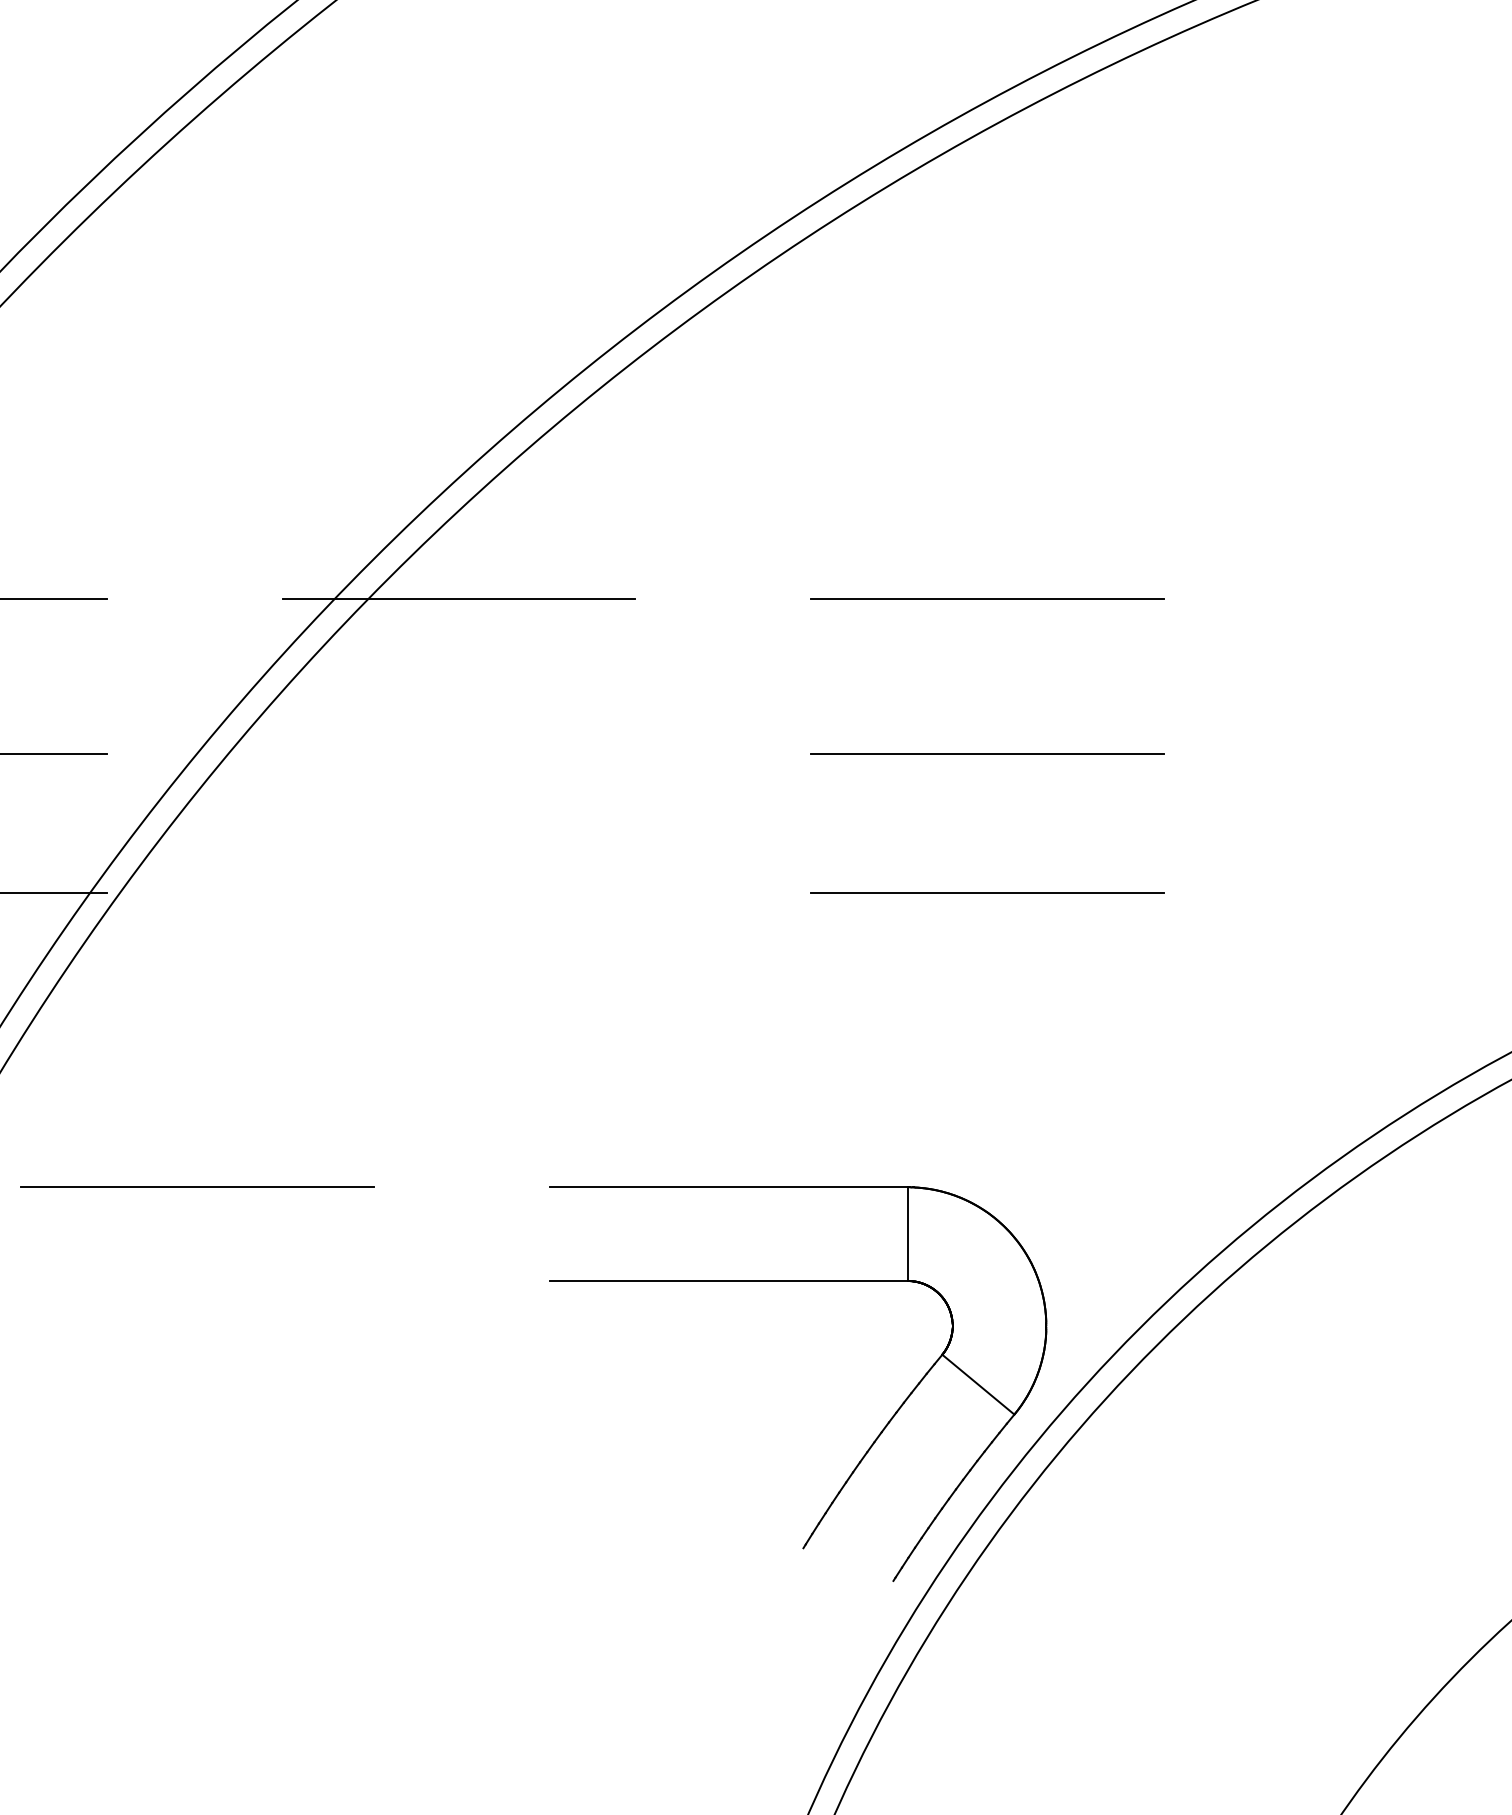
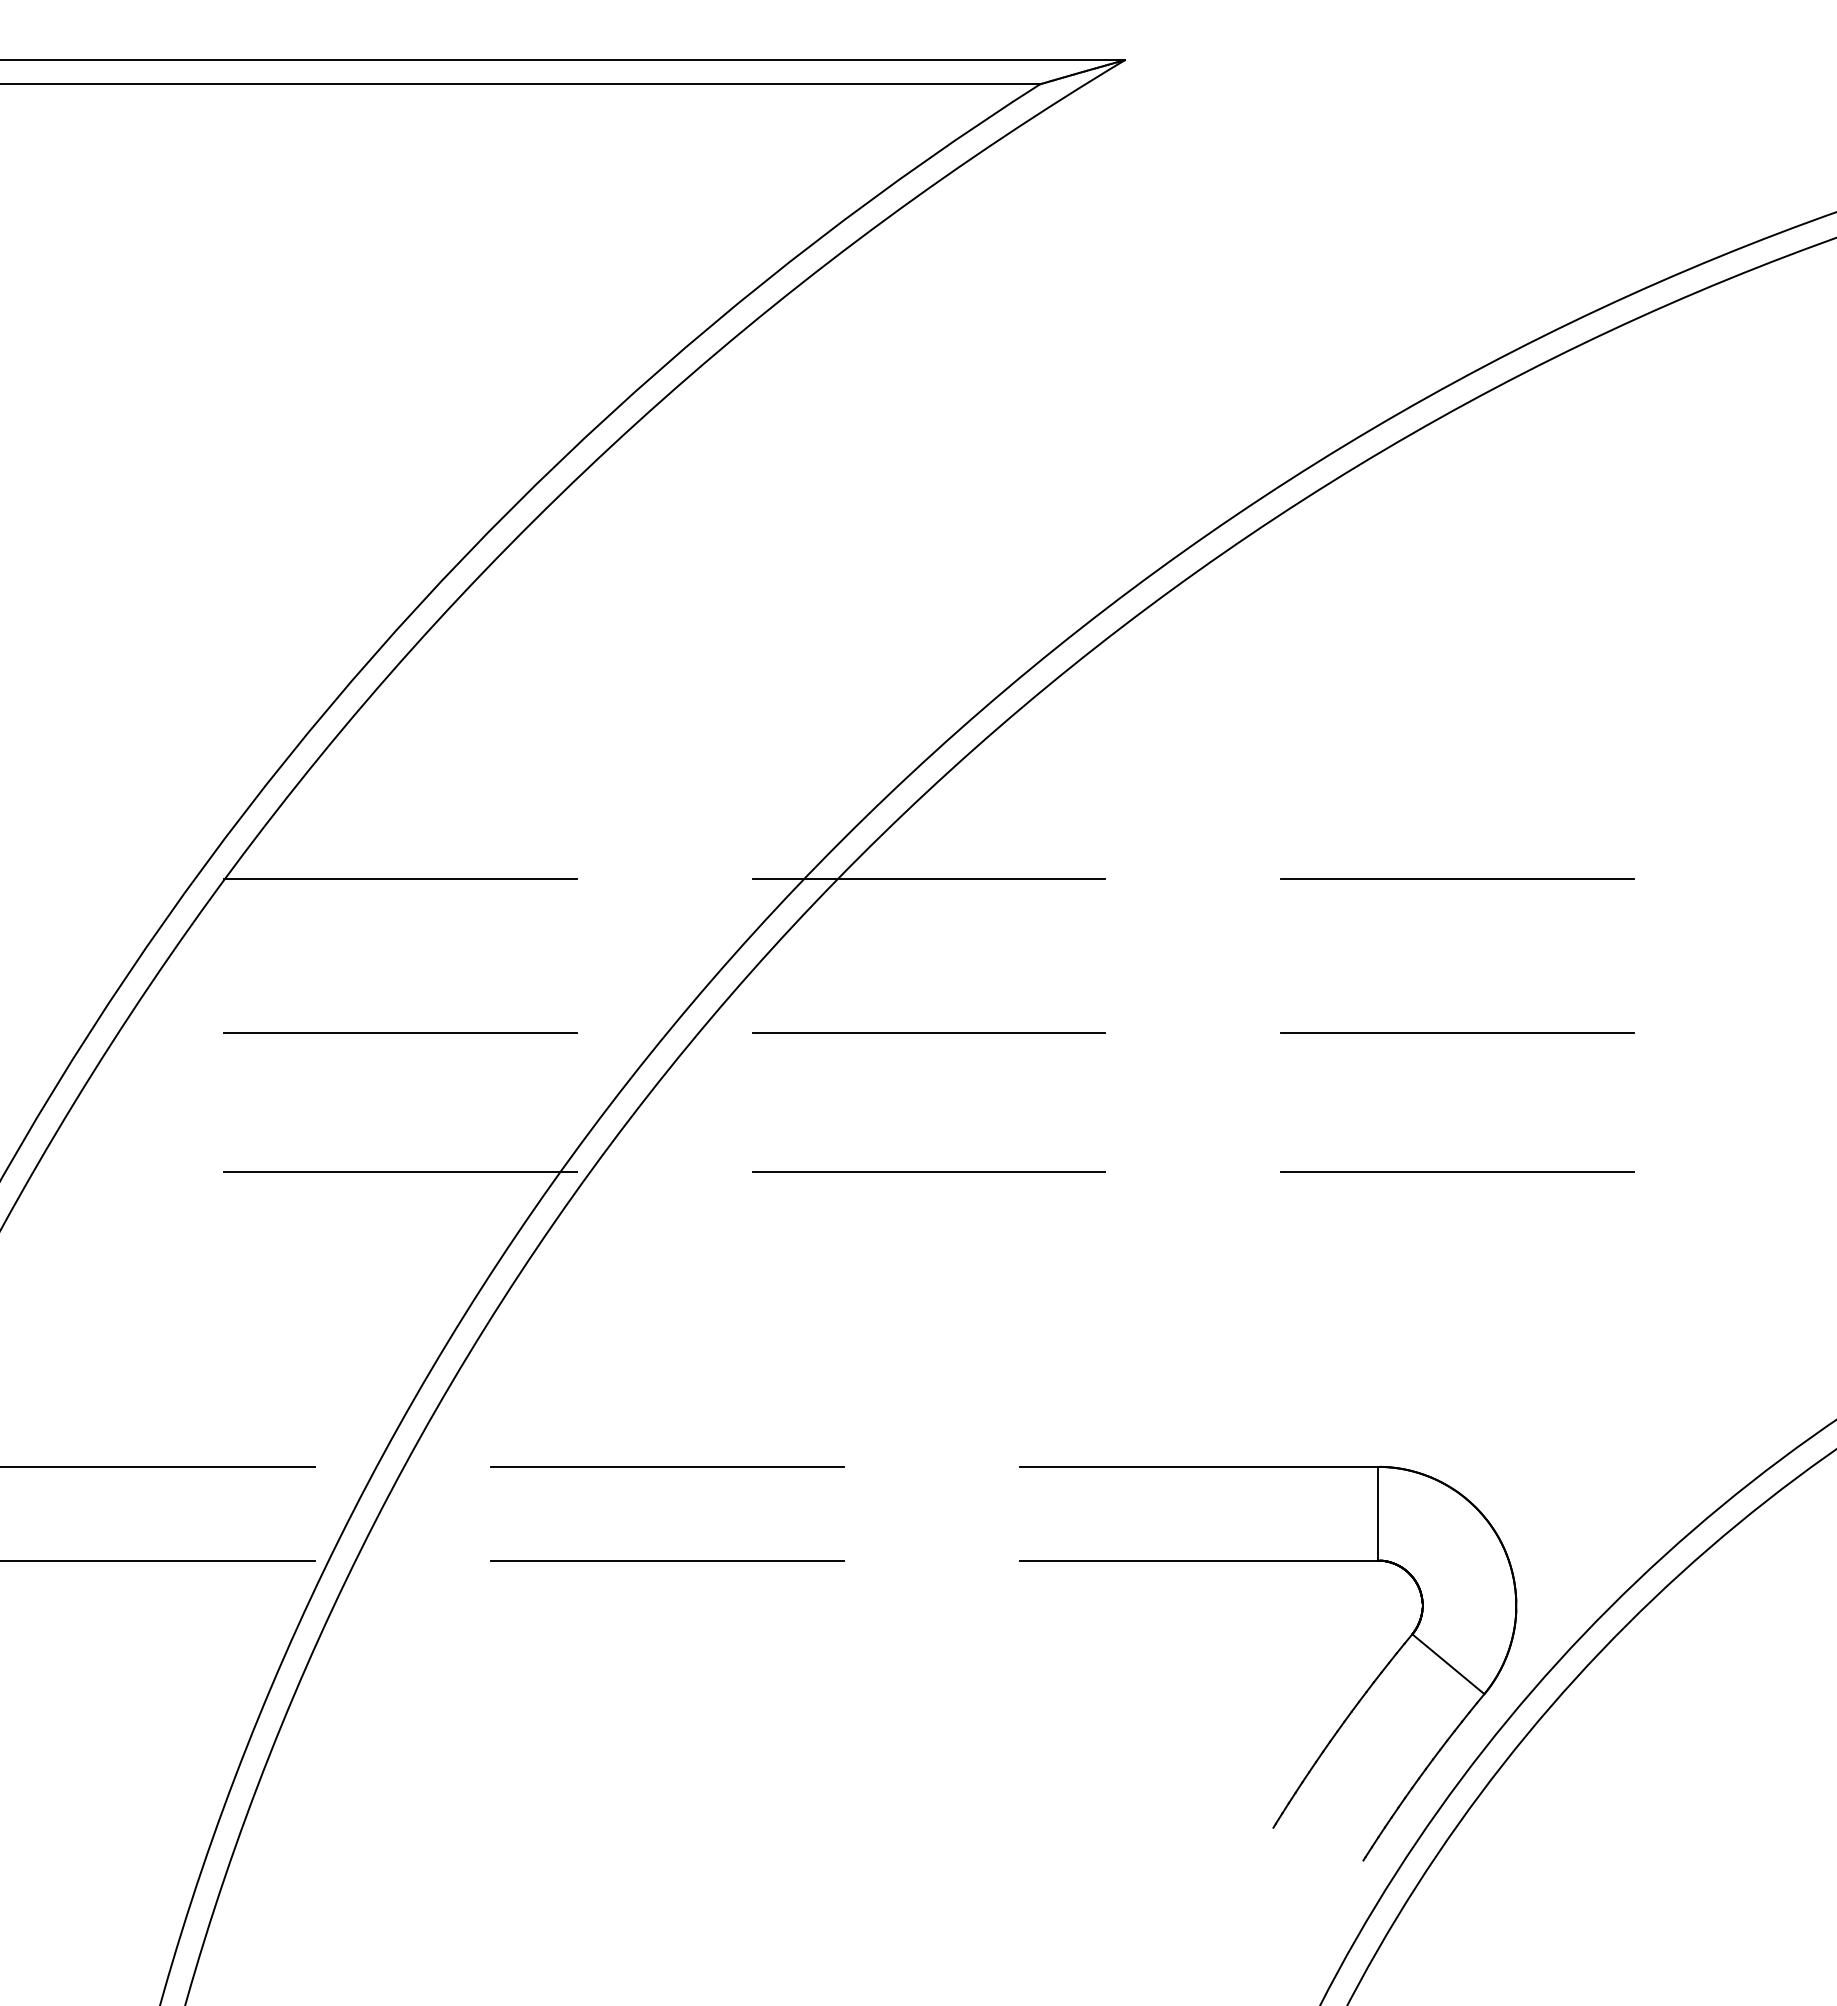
line: (458, 752) -> (928, 1032), added
line: (458, 892) -> (928, 1172), added
line: (197, 1280) -> (667, 1560), added

